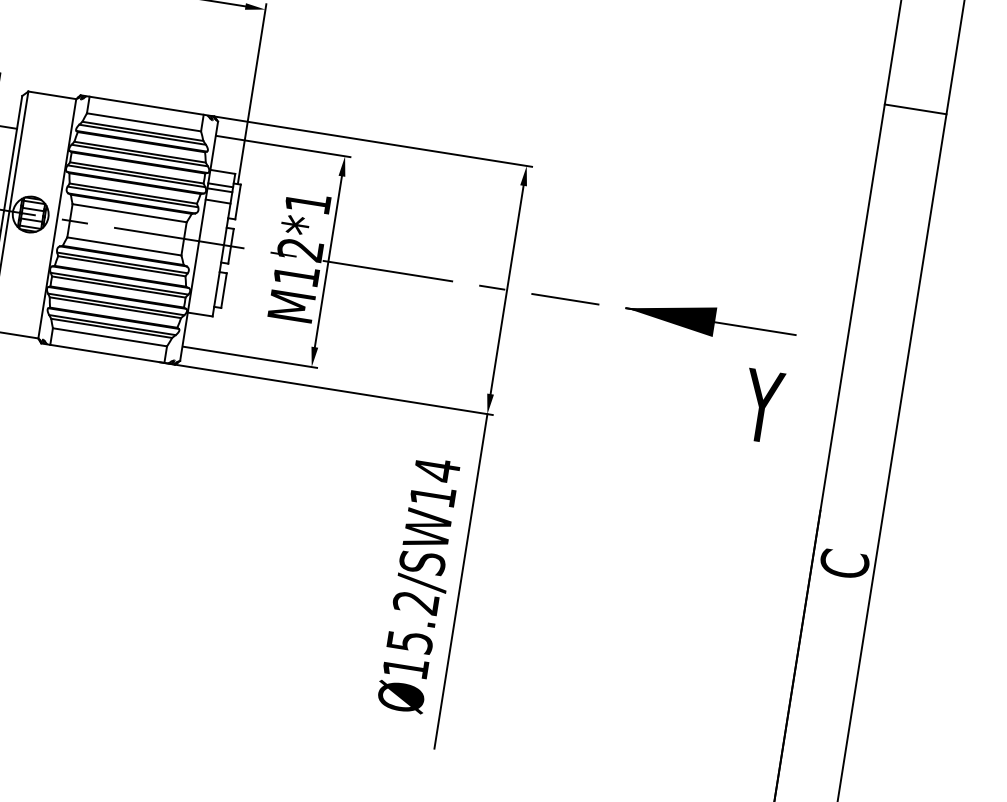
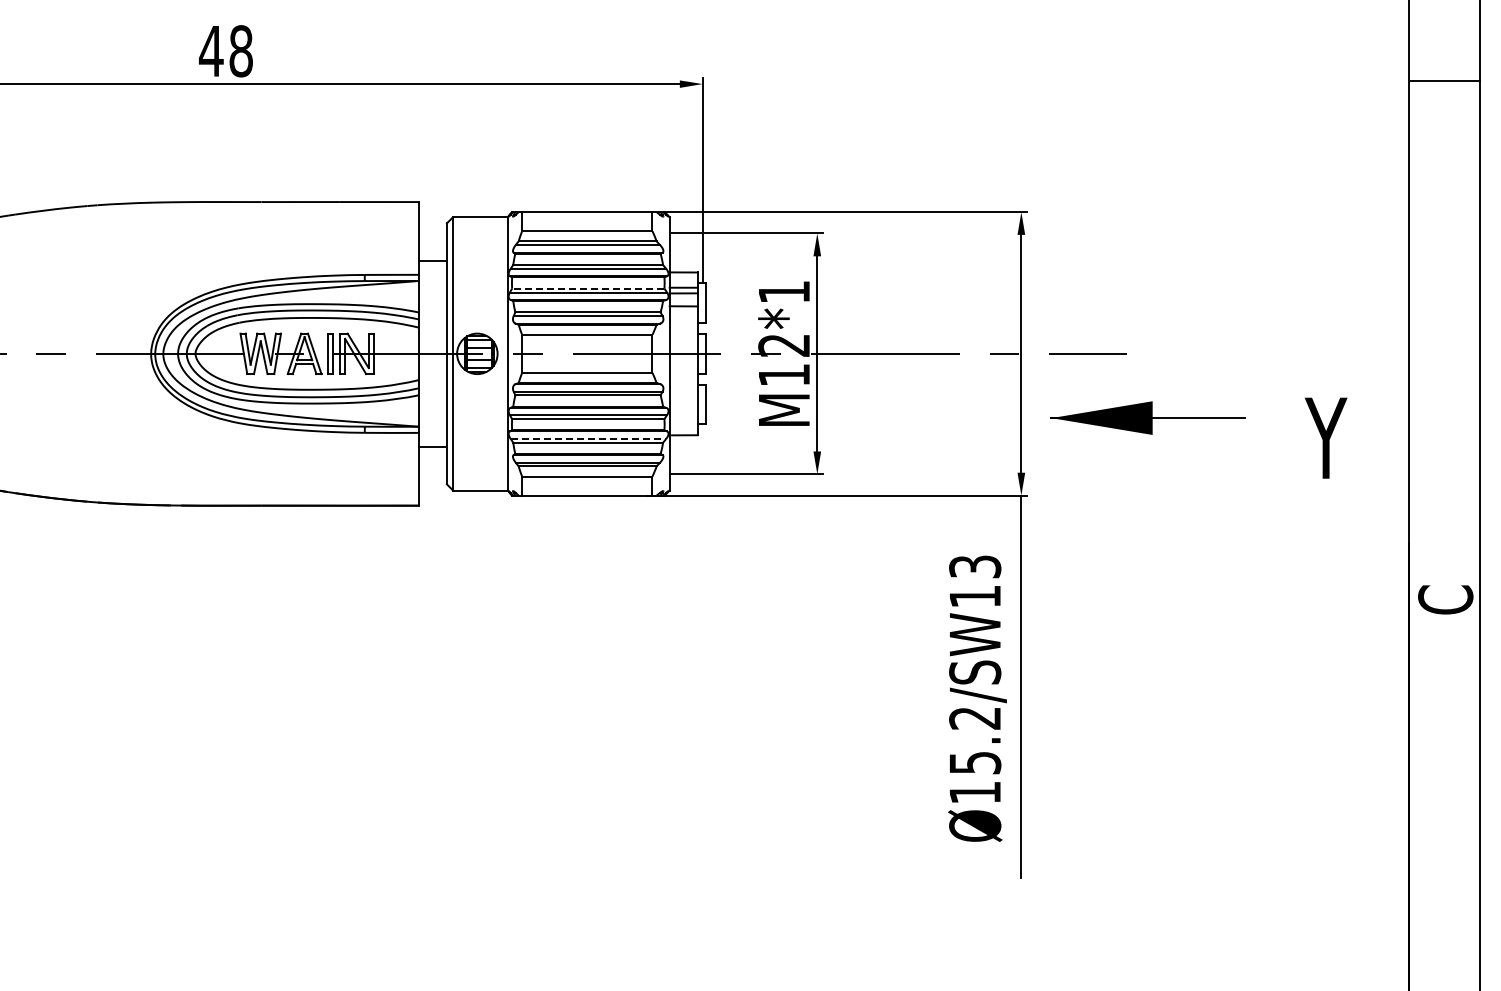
line: (136, 172) -> (587, 288), solid -> dashed
line: (116, 304) -> (588, 438), solid -> dashed
part: (710, 321) -> (1147, 417), moved
text: (437, 469) -> (975, 566), Ø15.2/SW14 -> Ø15.2/SW13

